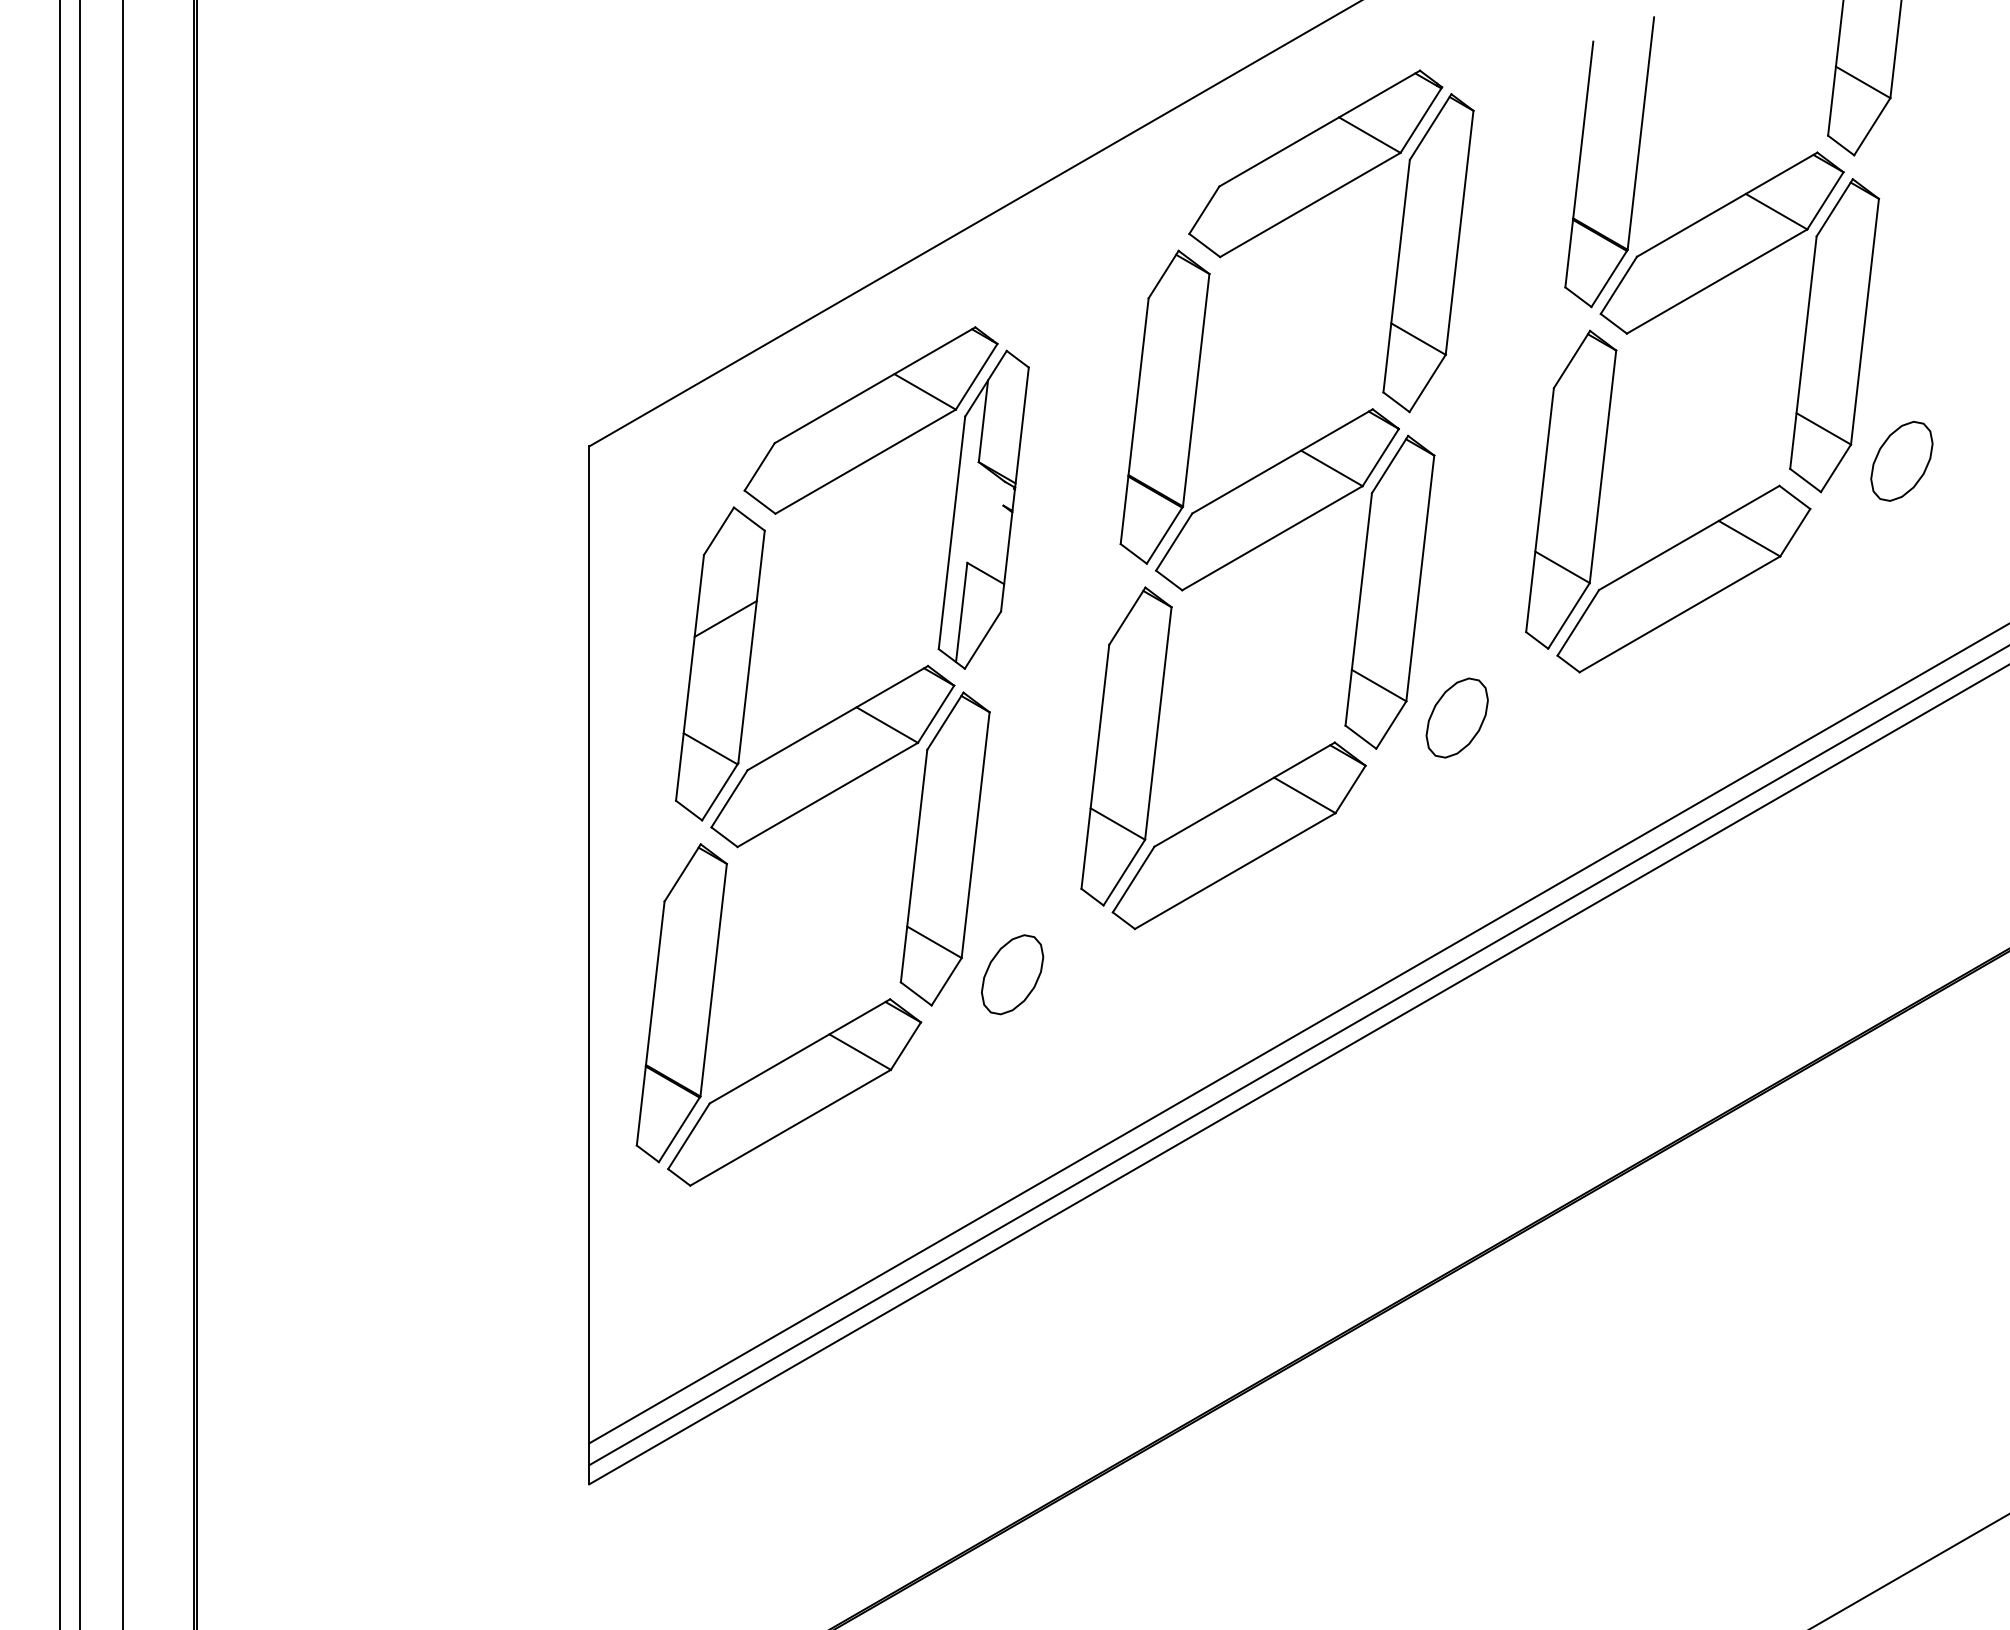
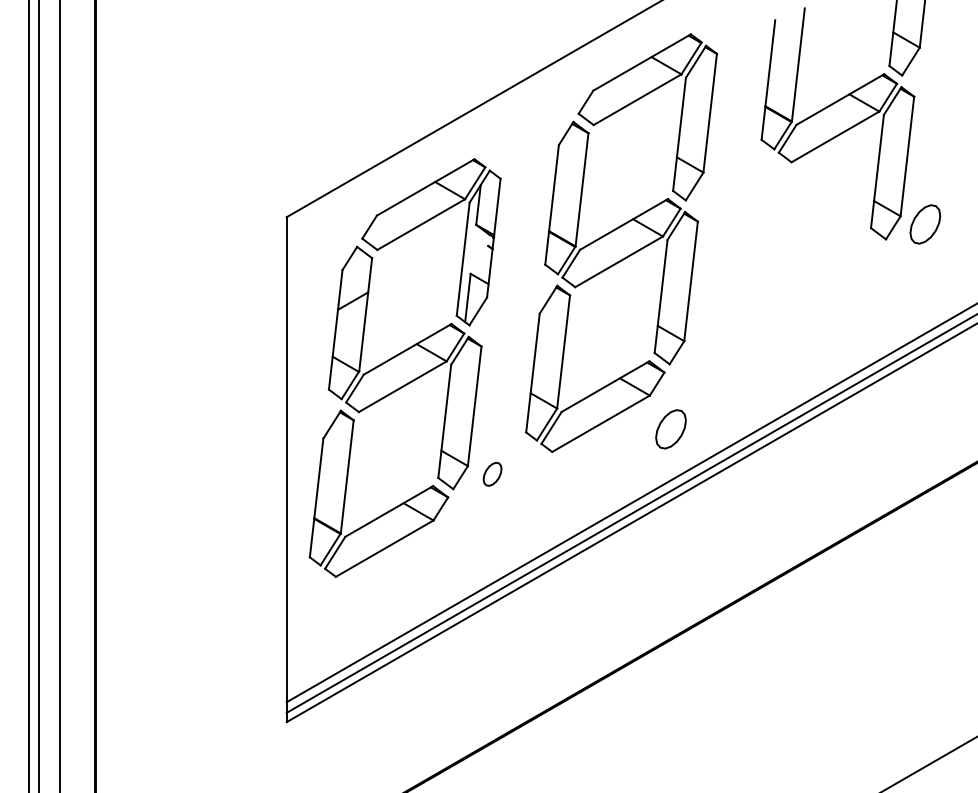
part: (1688, 535) -> (821, 260), removed
part: (1456, 718) -> (670, 429), moved
part: (1012, 975) -> (492, 474), size x0.6

